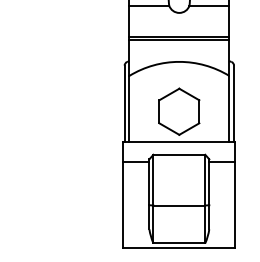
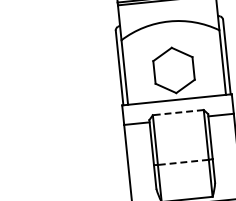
line: (179, 154) -> (178, 112), solid -> dashed
line: (179, 205) -> (183, 162), solid -> dashed

